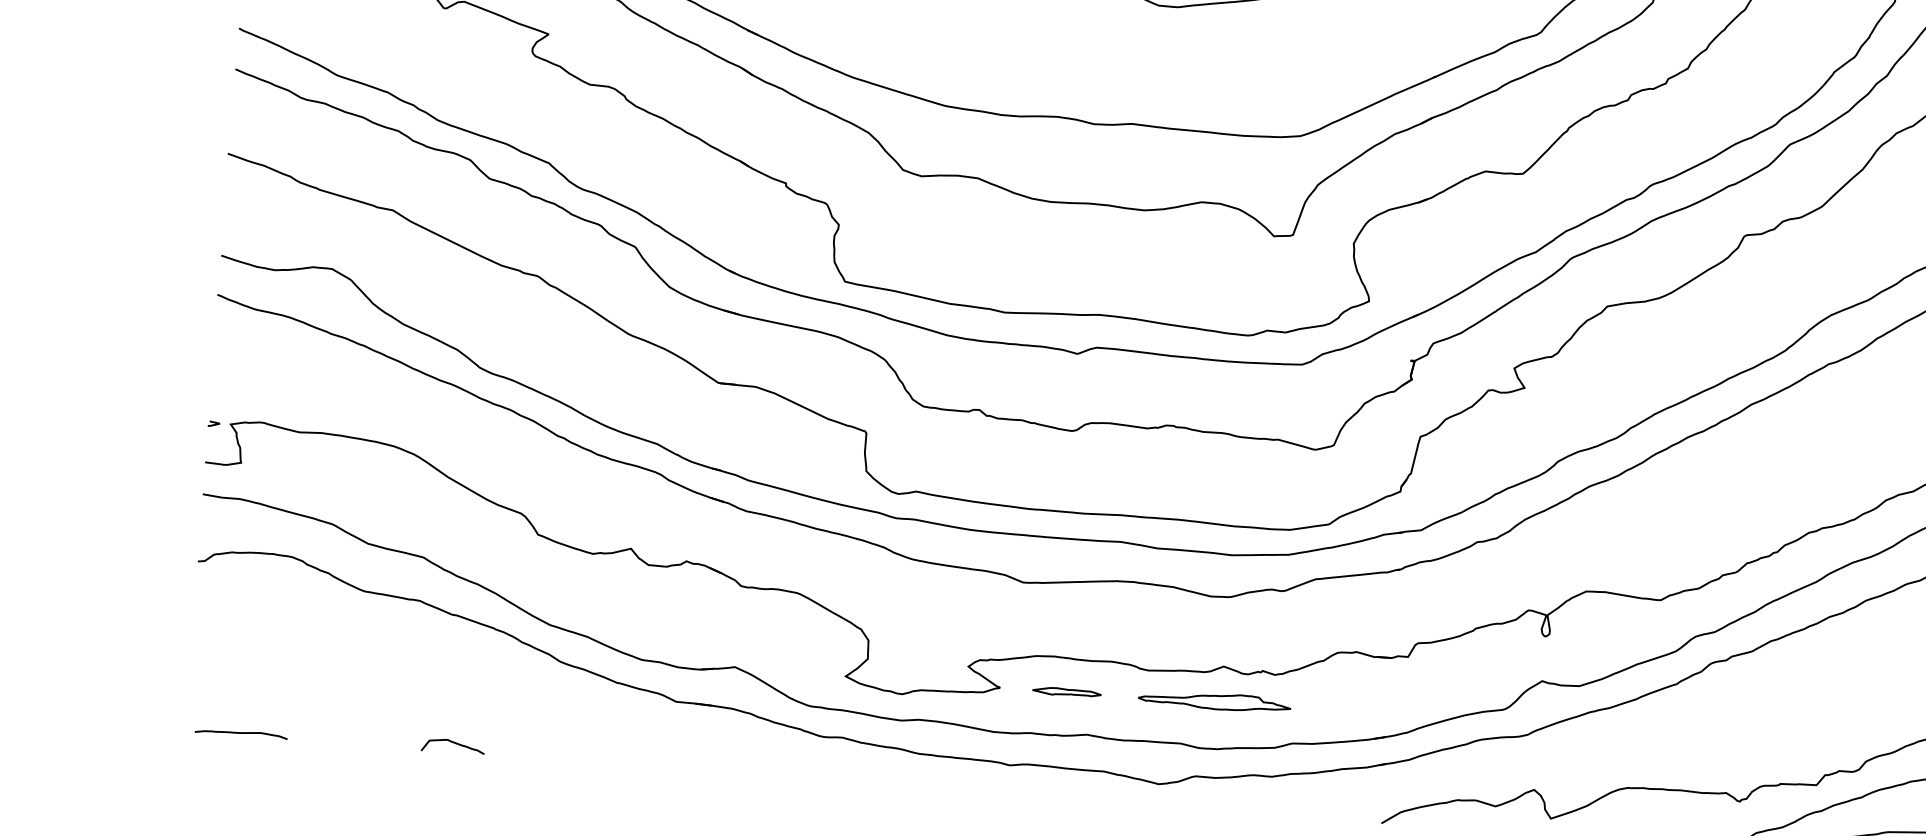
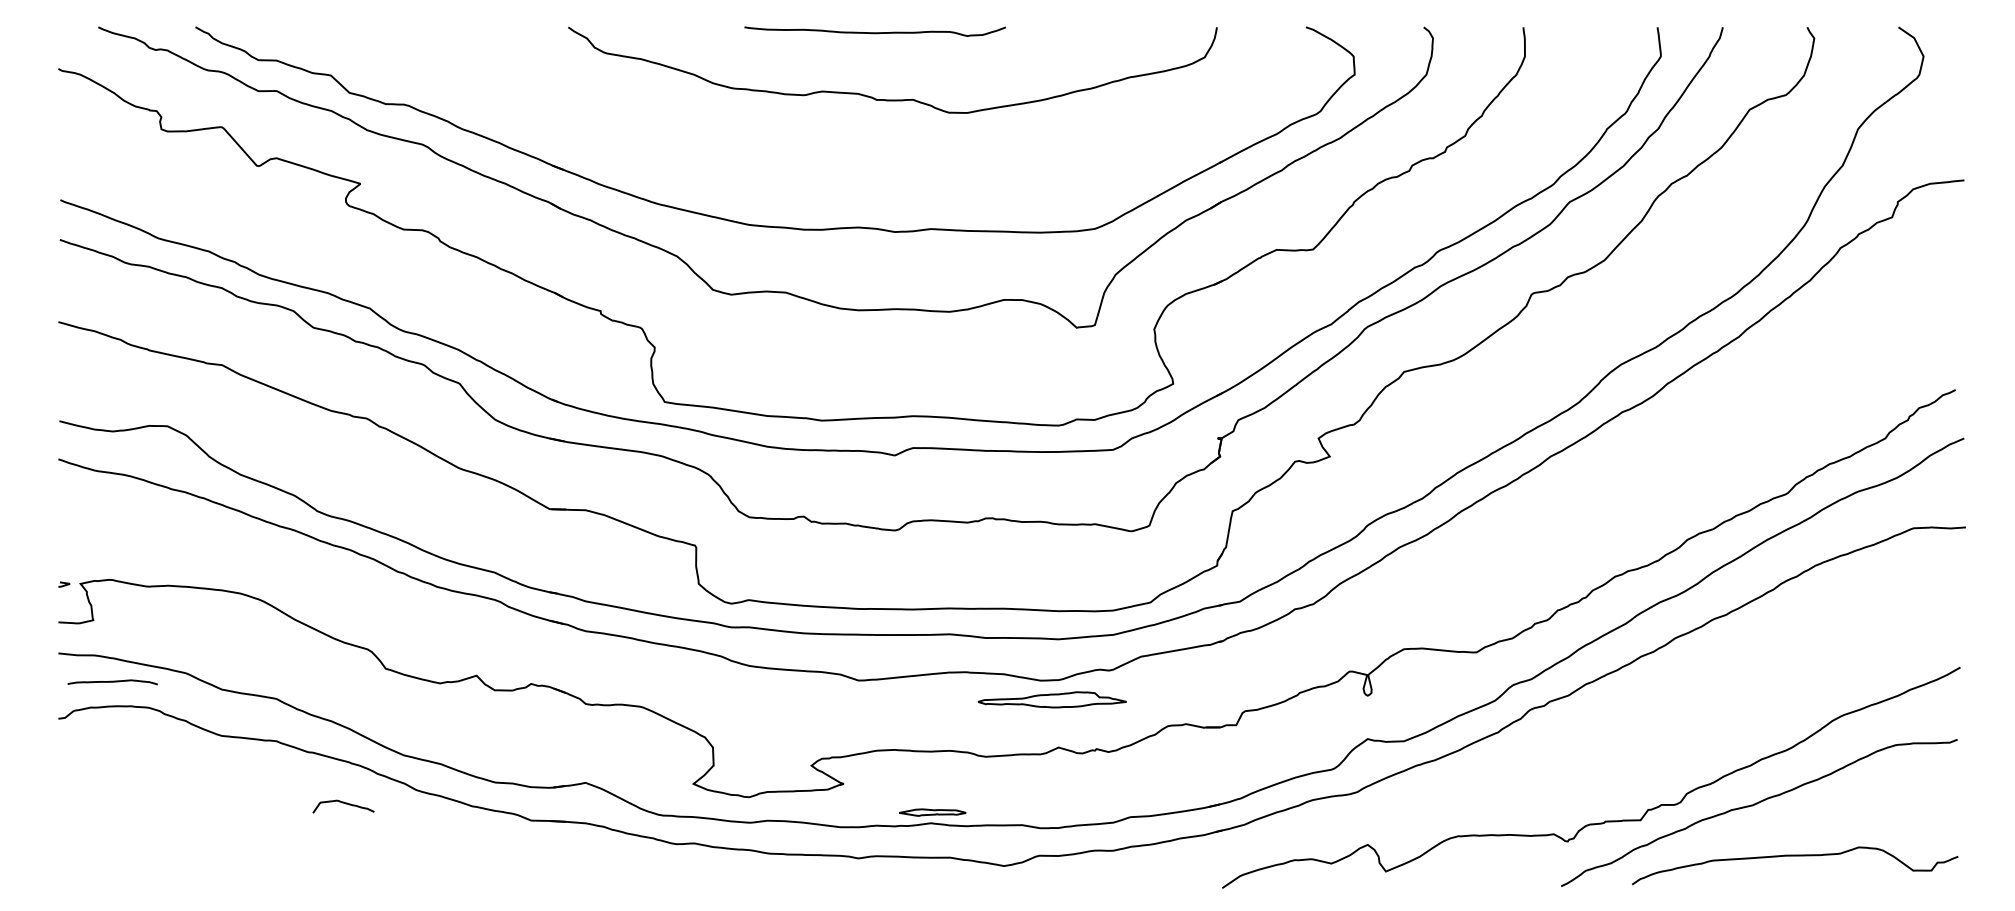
part: (1066, 692) -> (932, 812), moved
part: (1213, 700) -> (1051, 699), moved
curve: (241, 733) -> (112, 682), moved
curve: (455, 744) -> (345, 804), moved

